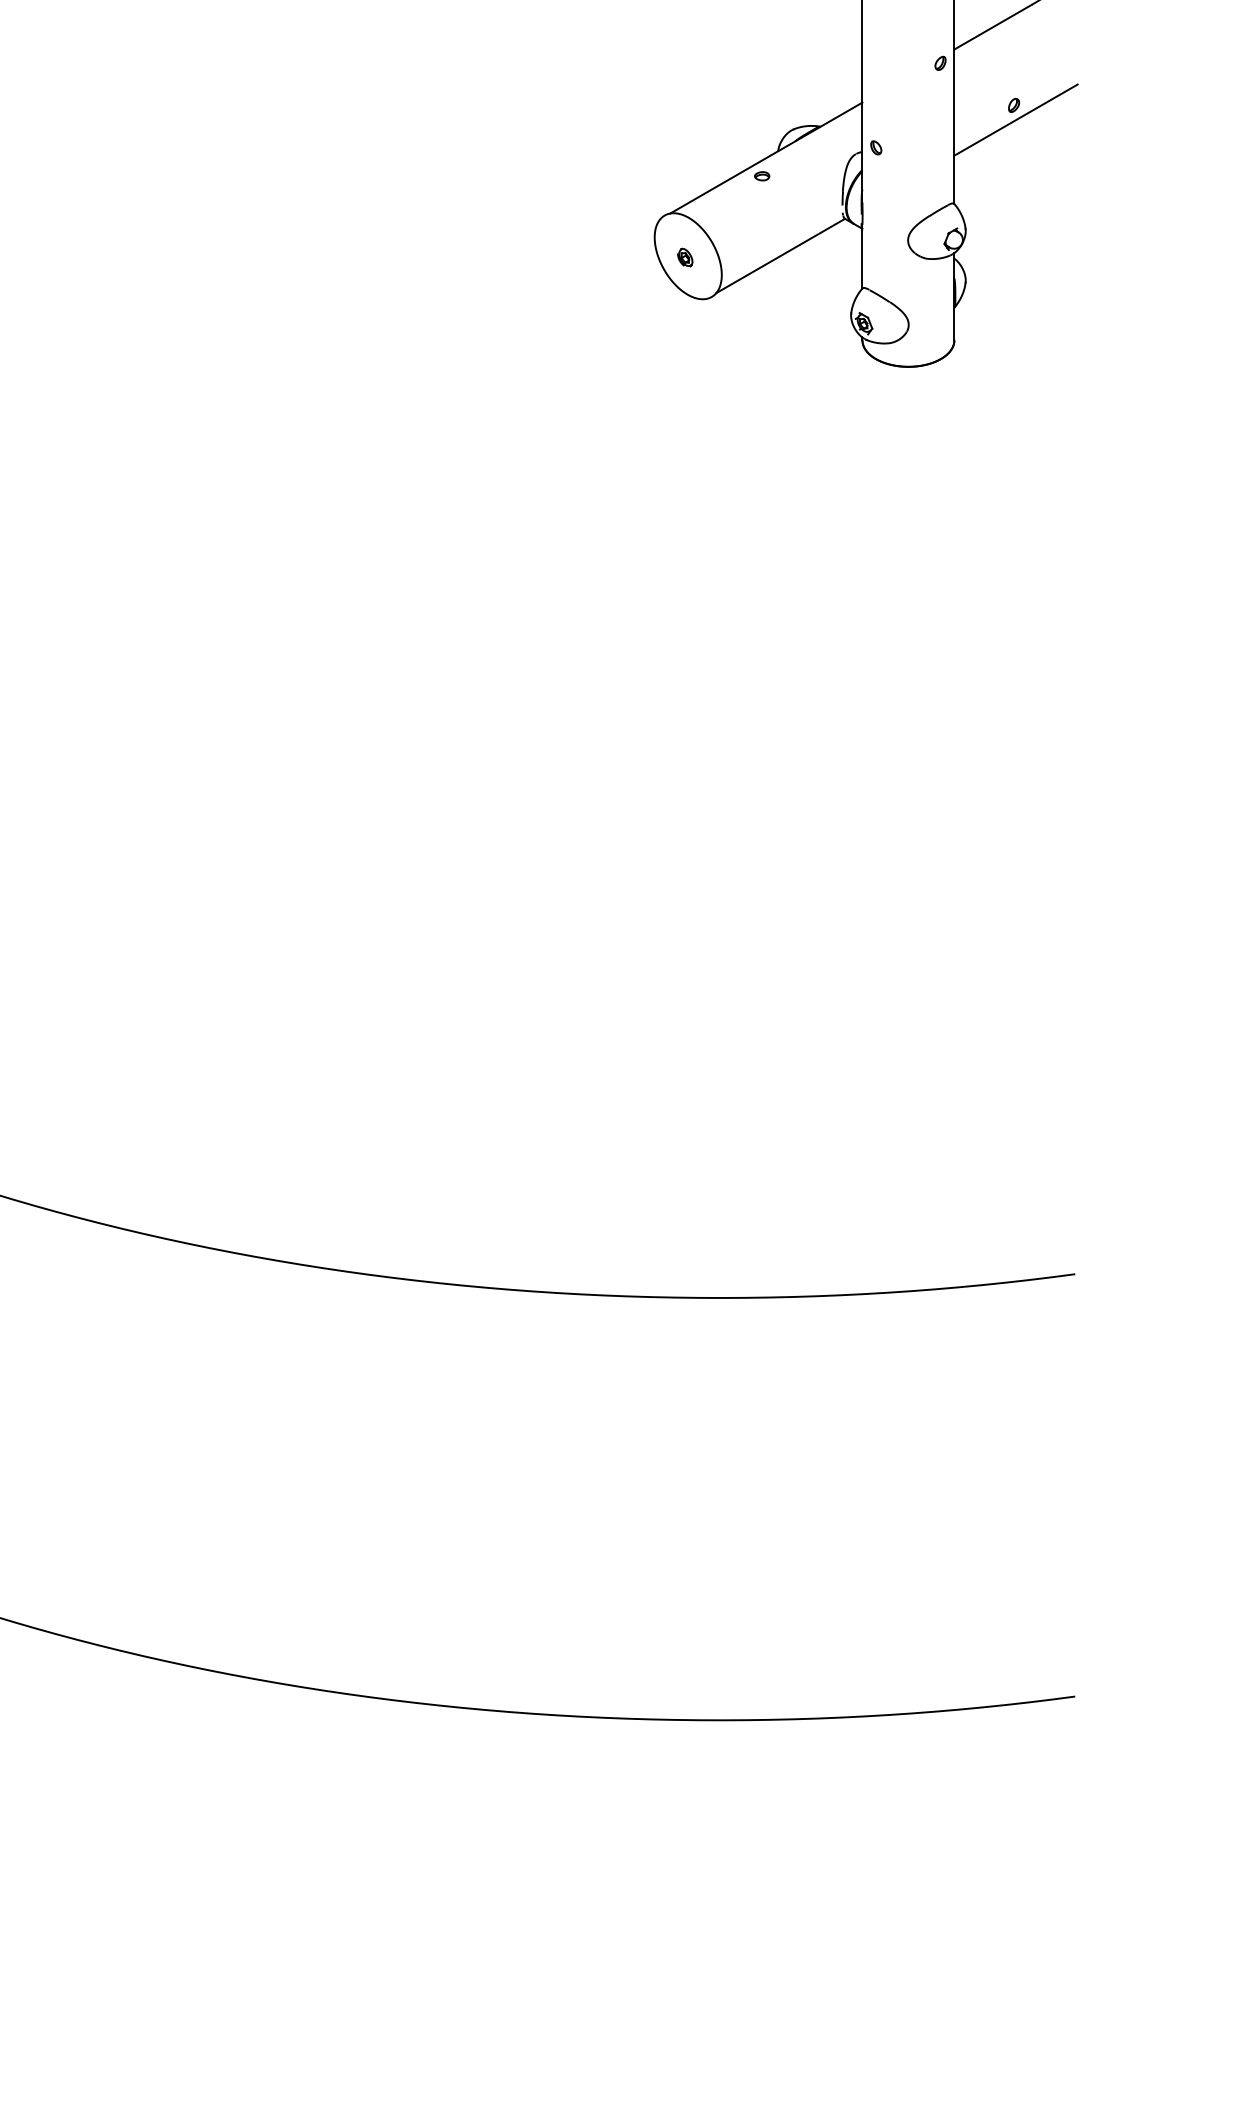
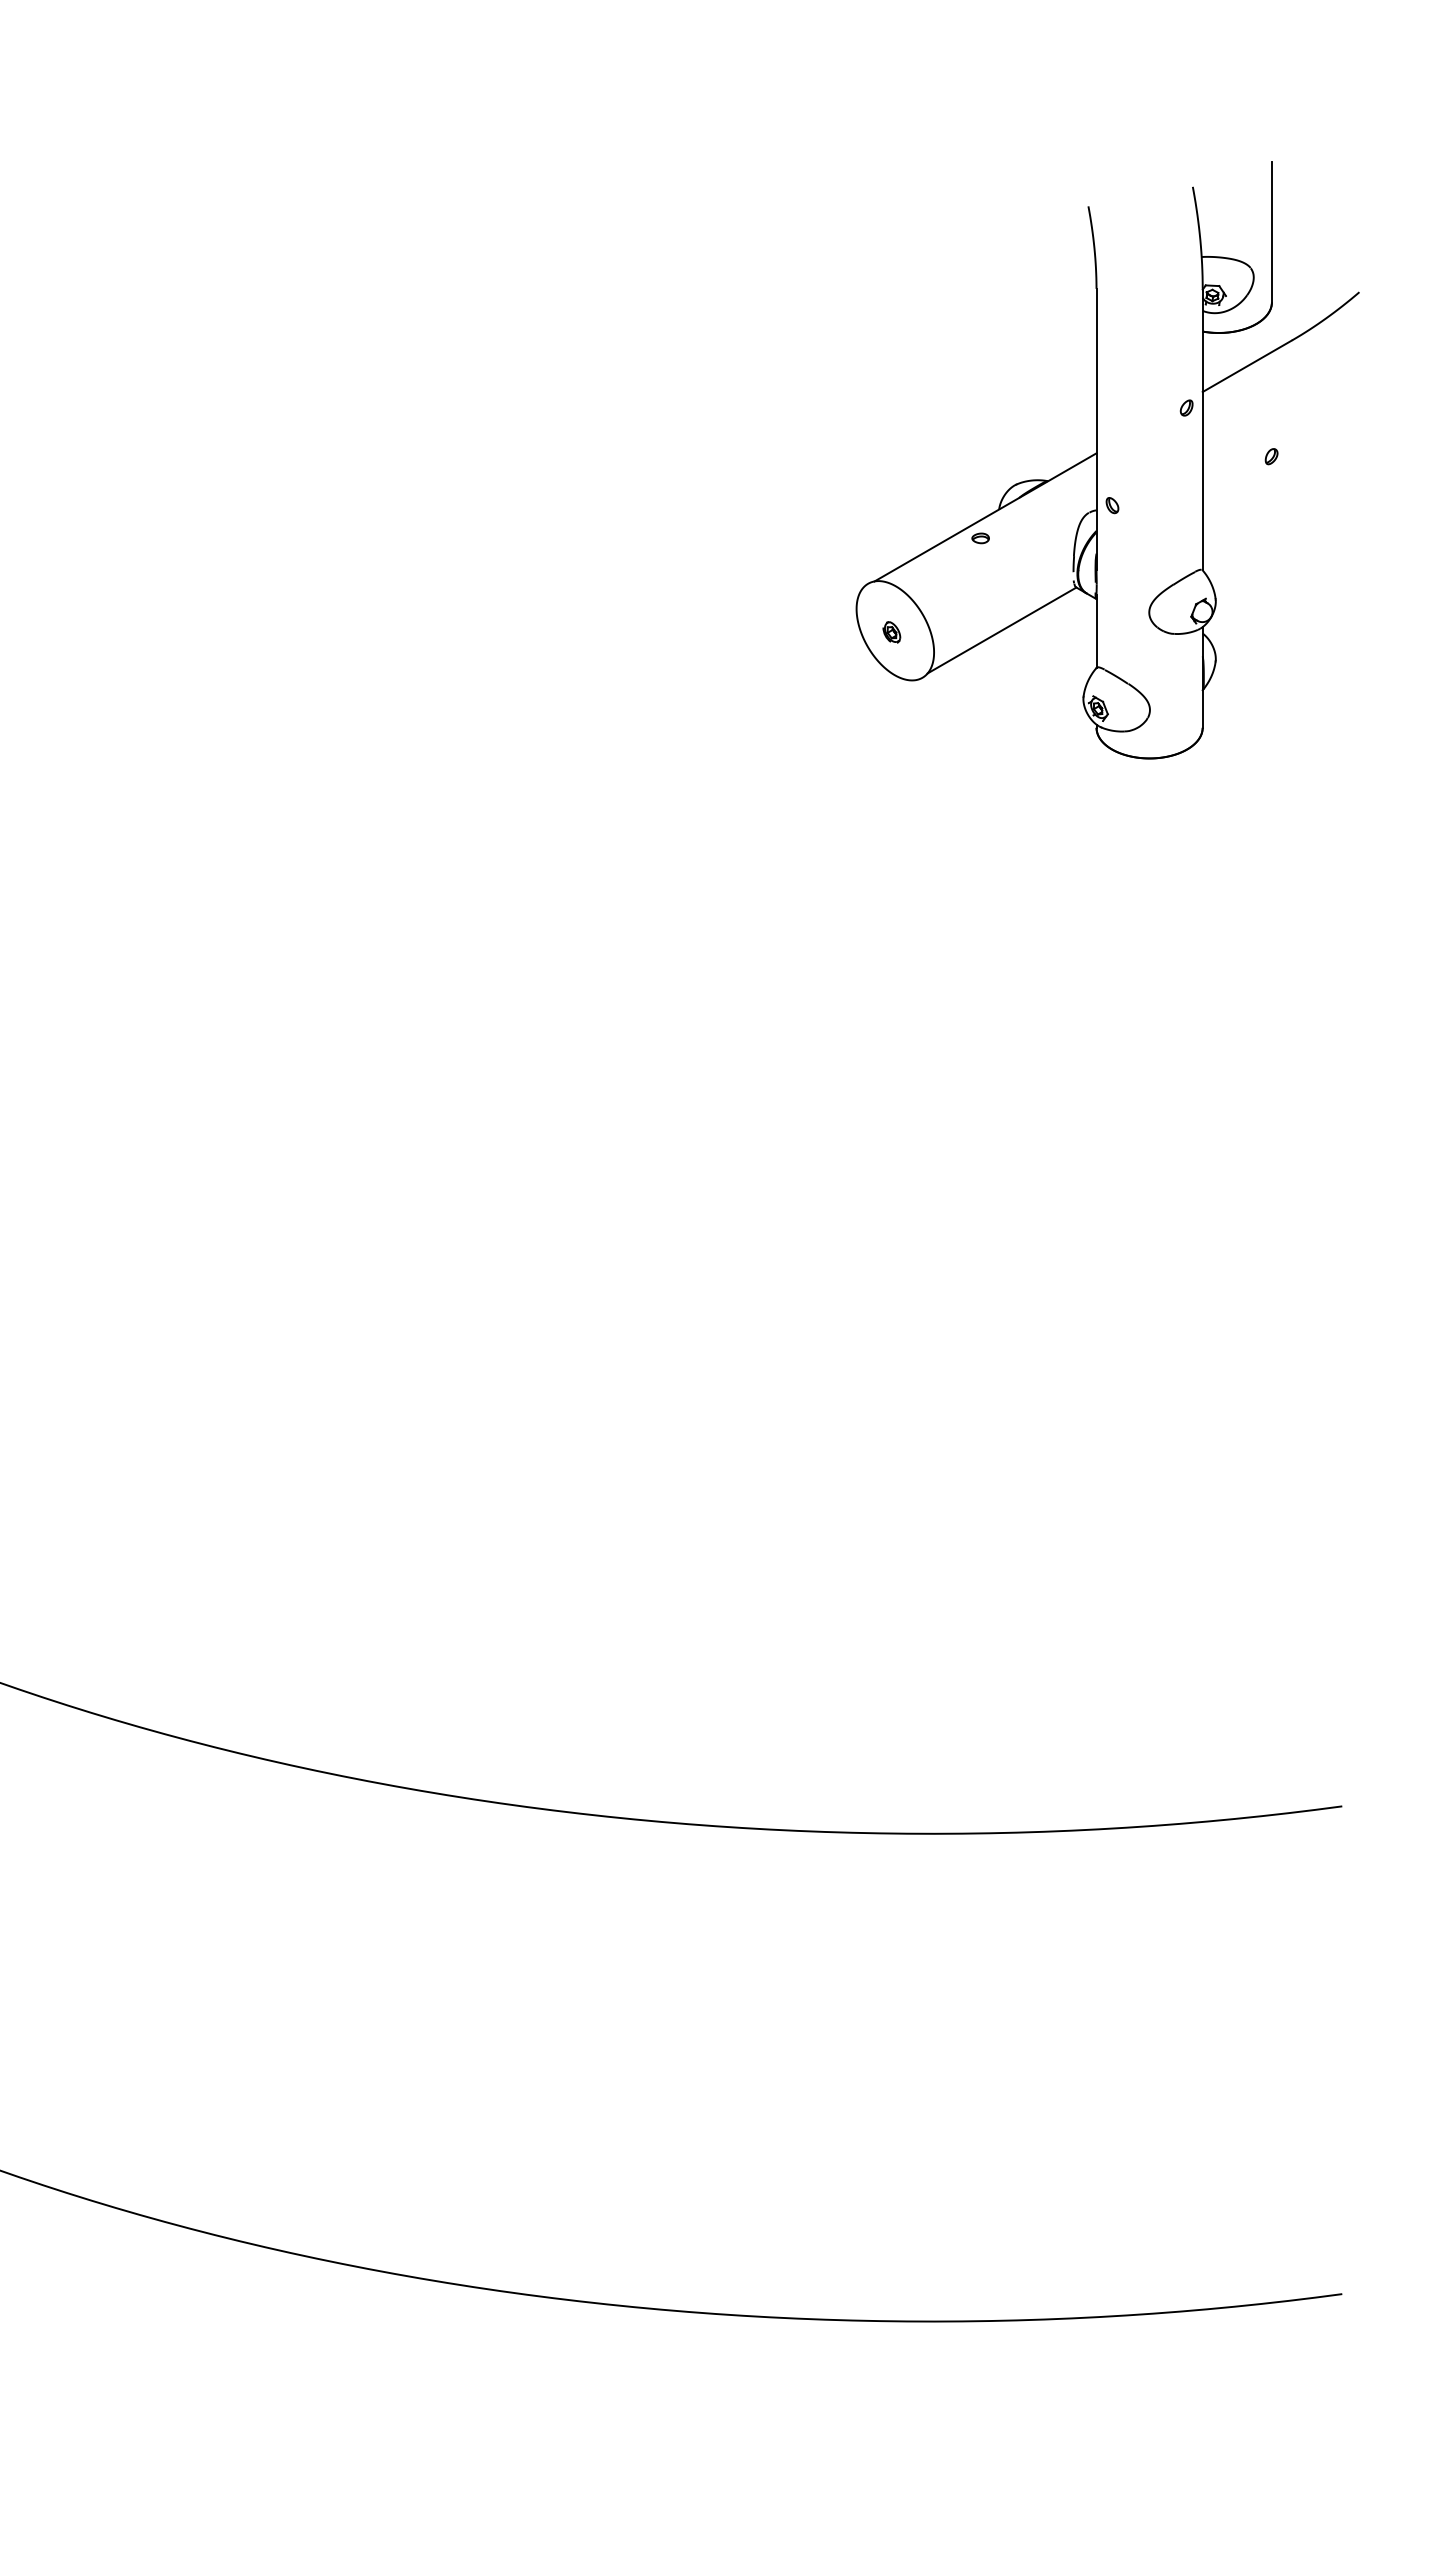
line: (1015, 120) -> (1273, 473), removed

